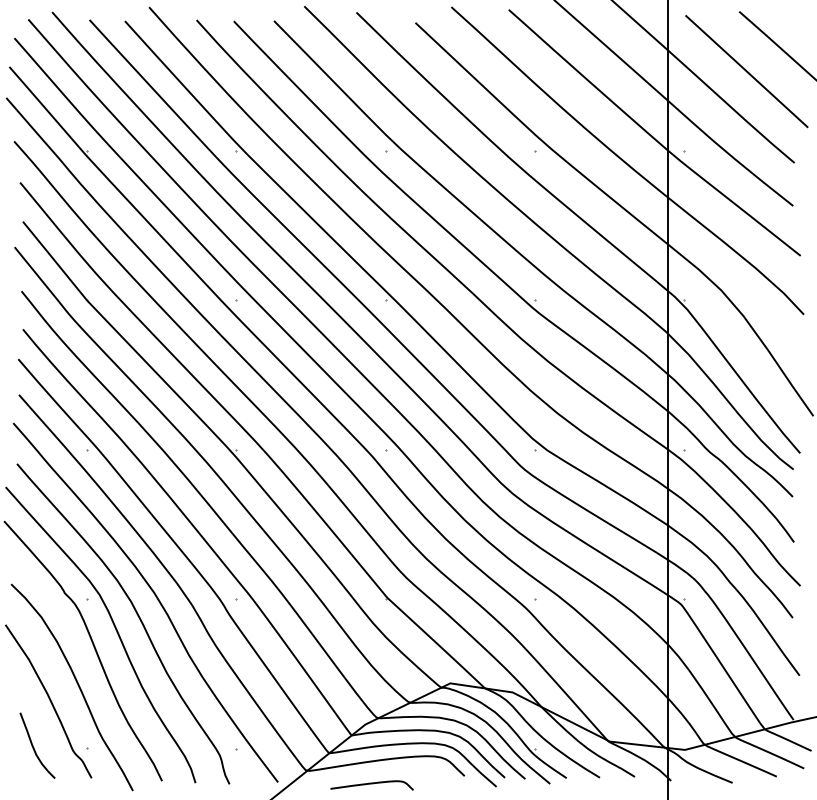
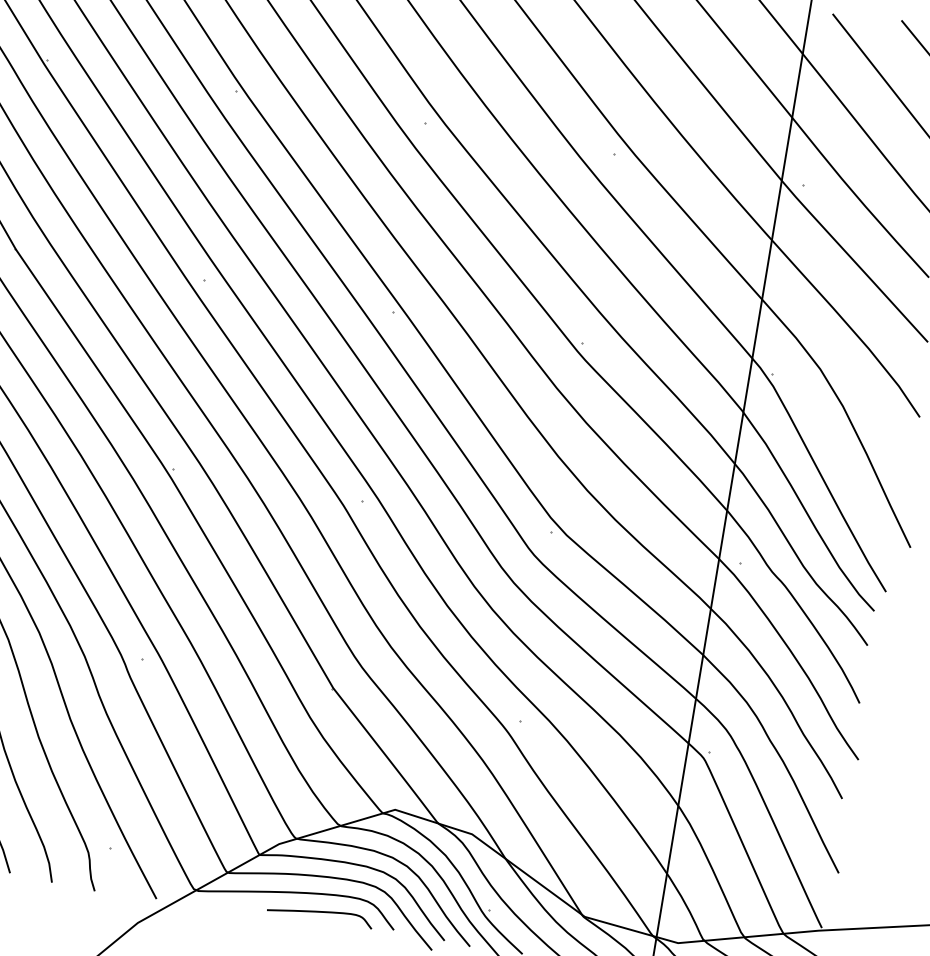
curve: (371, 784) -> (319, 913), moved

